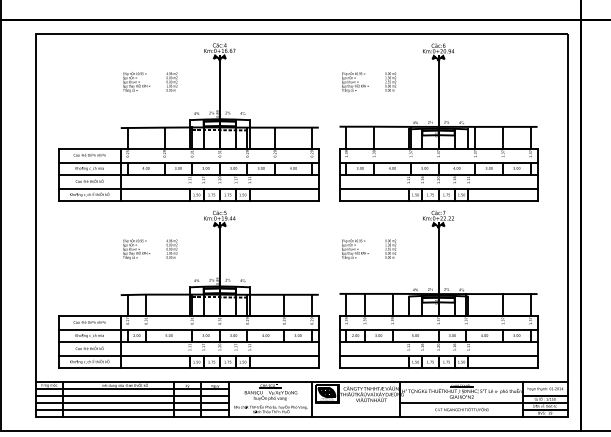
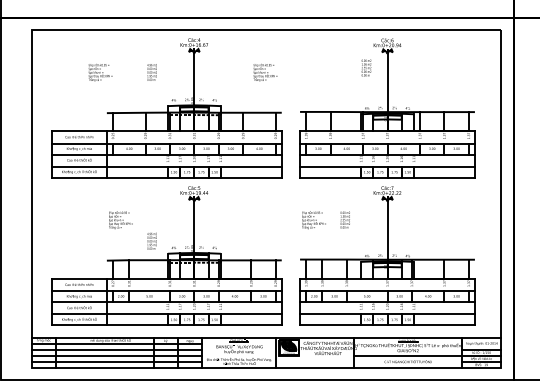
text: (390, 81) -> (366, 67), moved
text: (136, 82) -> (100, 72), moved
text: (355, 82) -> (265, 72), moved
text: (171, 248) -> (151, 240), moved

